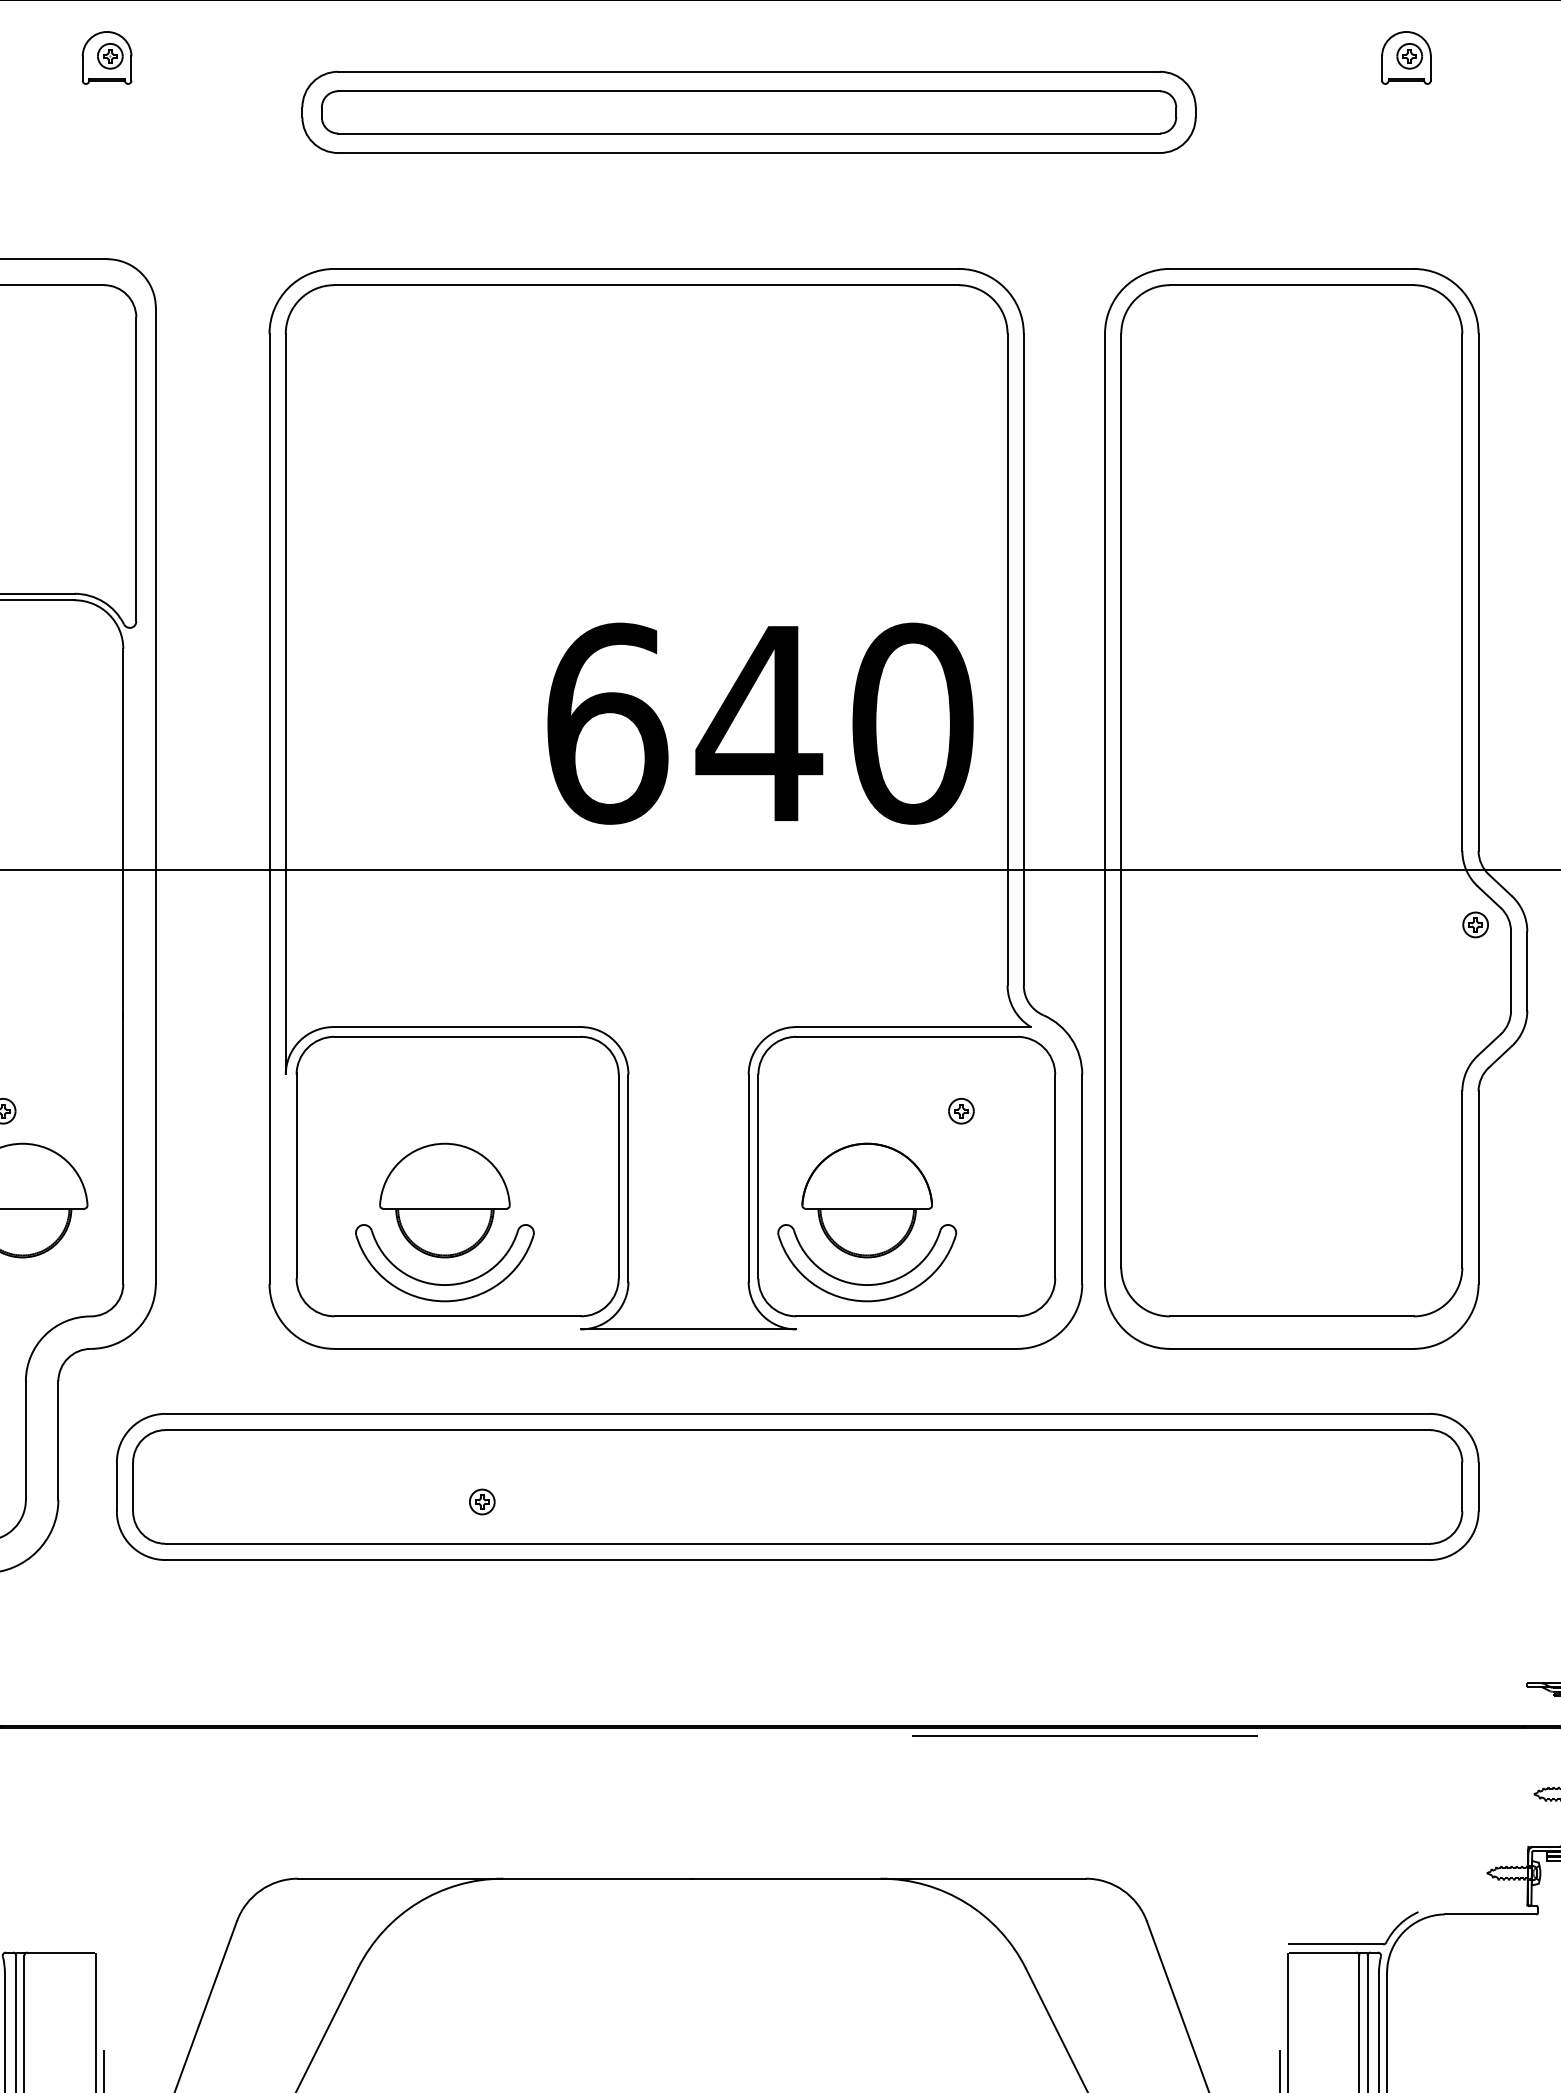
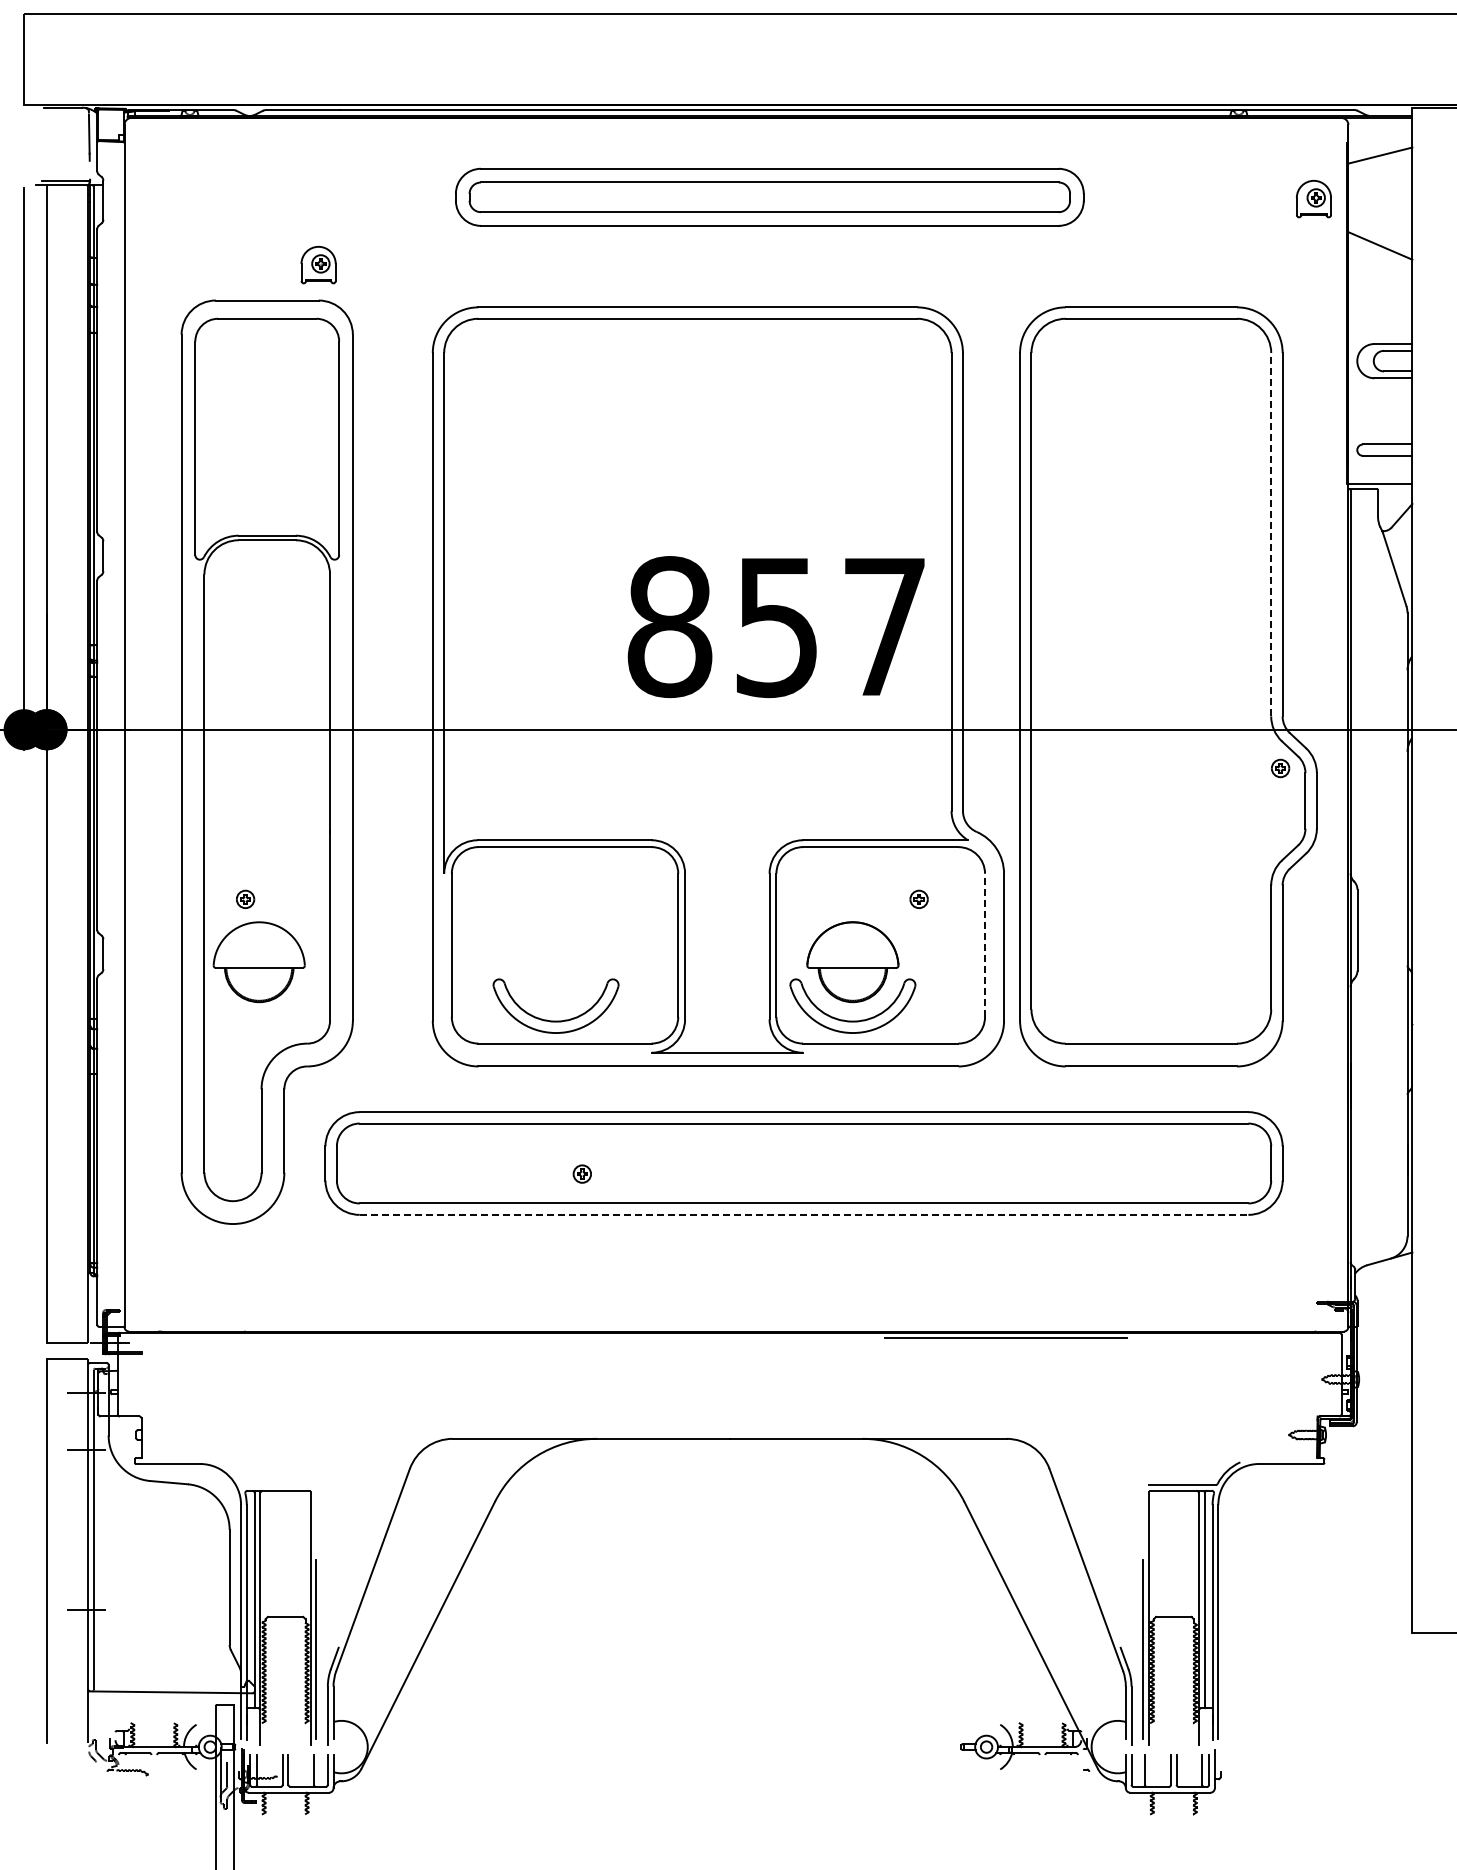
part: (106, 57) -> (318, 264), moved
part: (1405, 57) -> (1313, 198), moved
line: (1462, 592) -> (1271, 534), solid -> dashed
text: (759, 724) -> (777, 627), 640 -> 857
line: (1055, 1176) -> (985, 945), solid -> dashed
part: (444, 1200) -> (555, 962), removed
line: (798, 1559) -> (804, 1214), solid -> dashed

